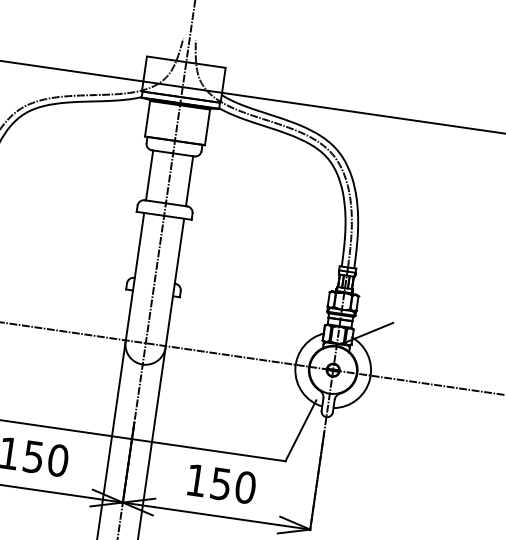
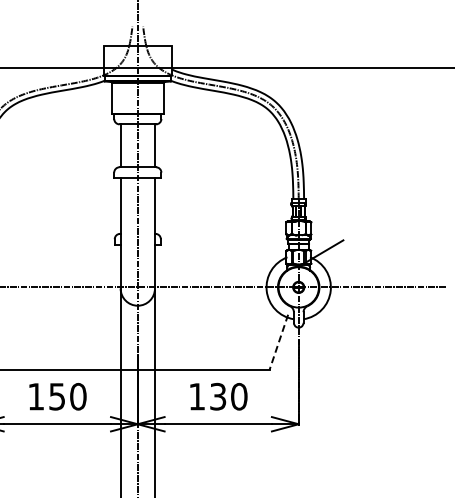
line: (300, 430) -> (278, 342), solid -> dashed
text: (221, 482) -> (218, 395), 150 -> 130

